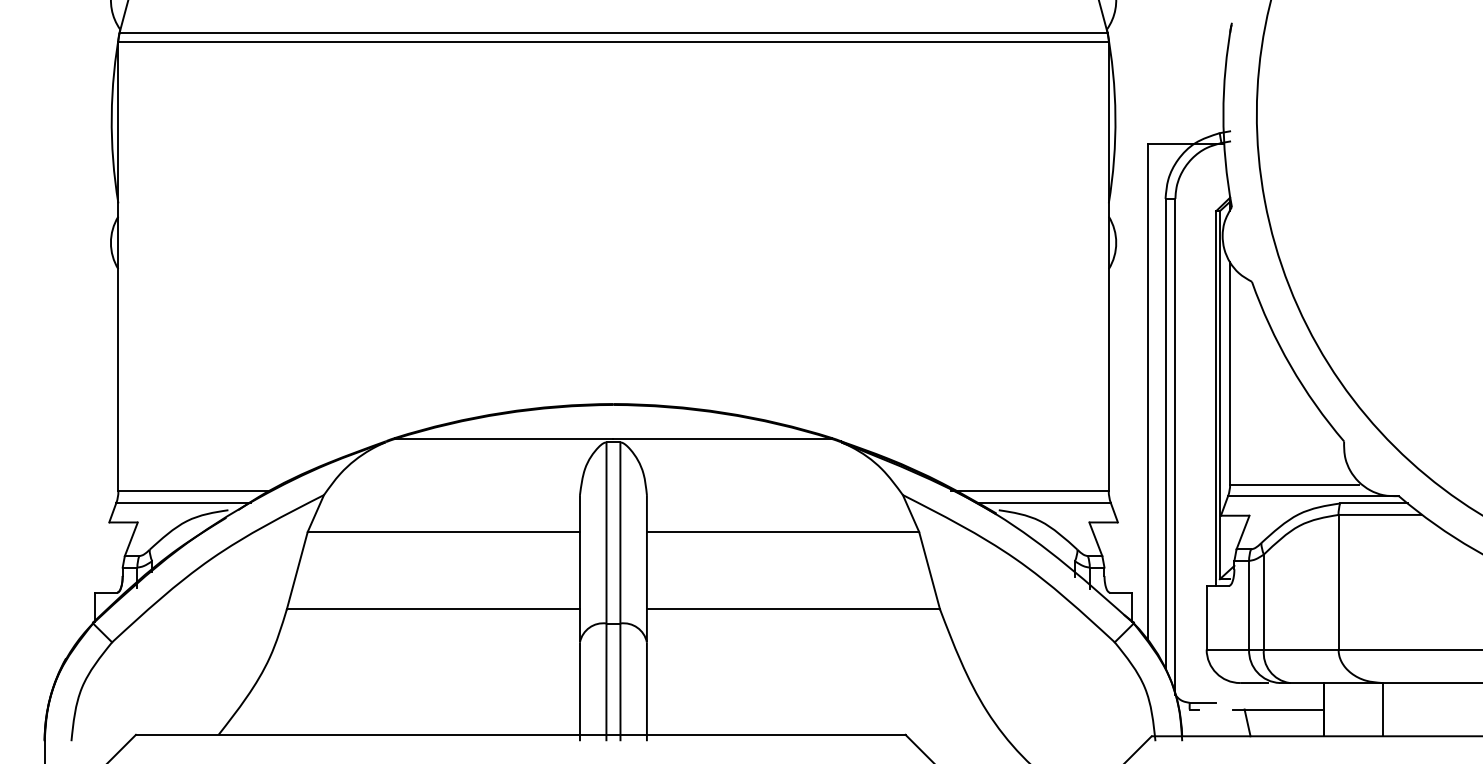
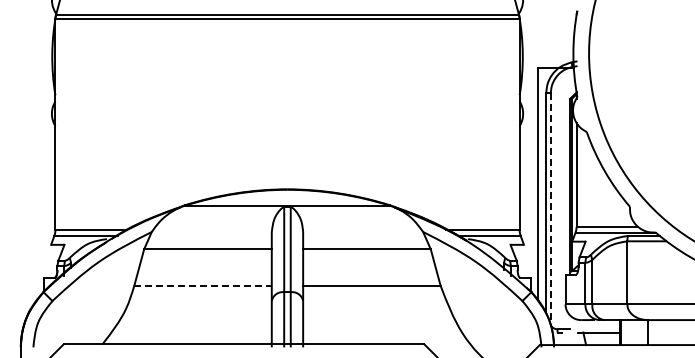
line: (1174, 447) -> (550, 209), solid -> dashed
line: (434, 609) -> (203, 285), solid -> dashed

